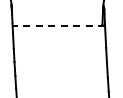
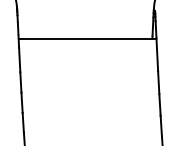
line: (58, 25) -> (87, 37), dashed -> solid

